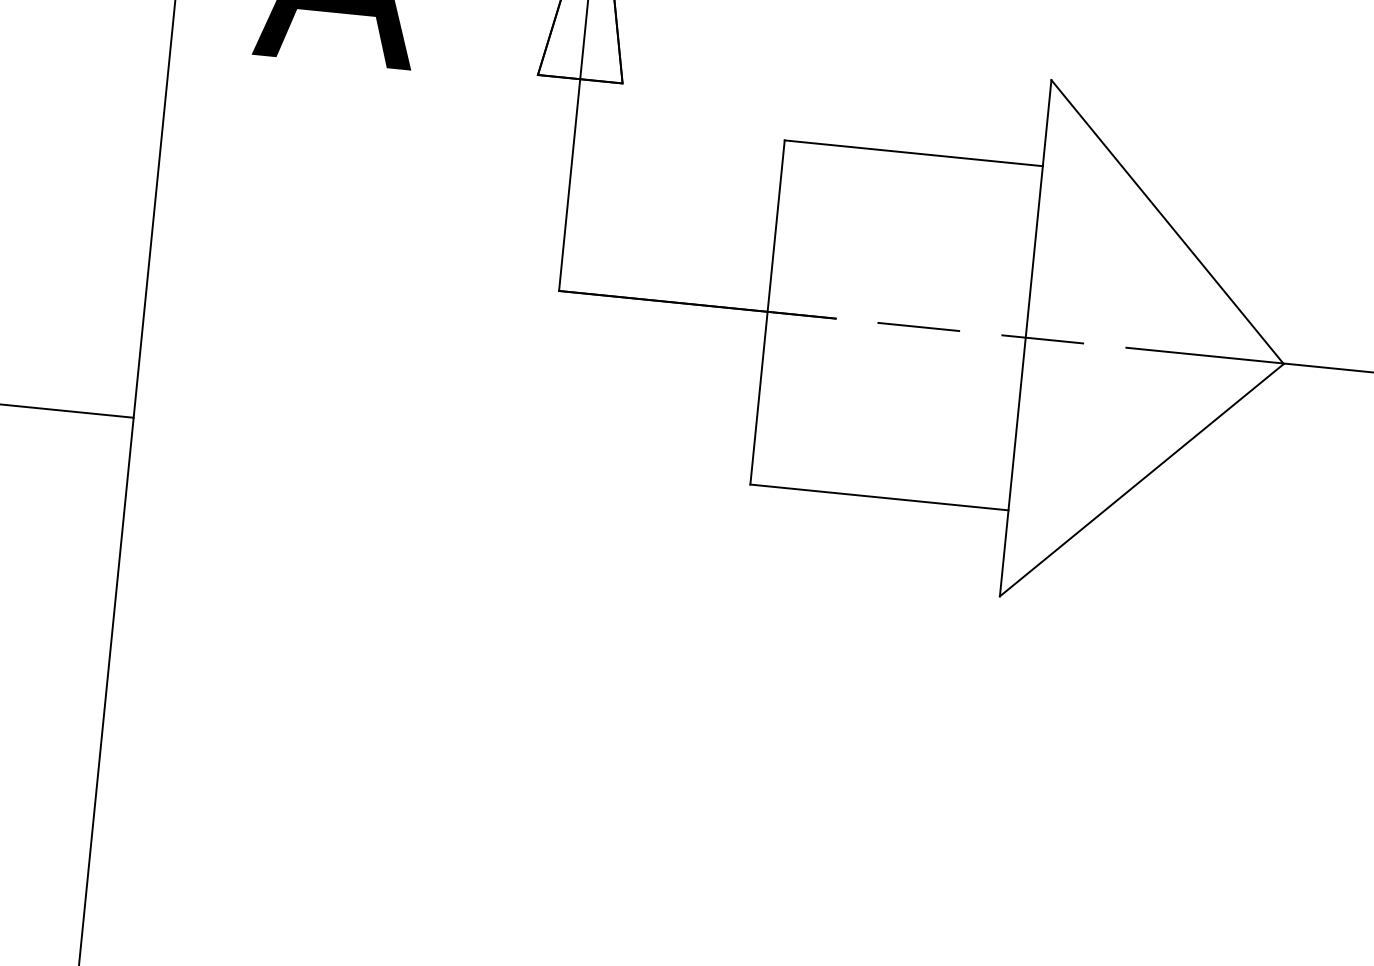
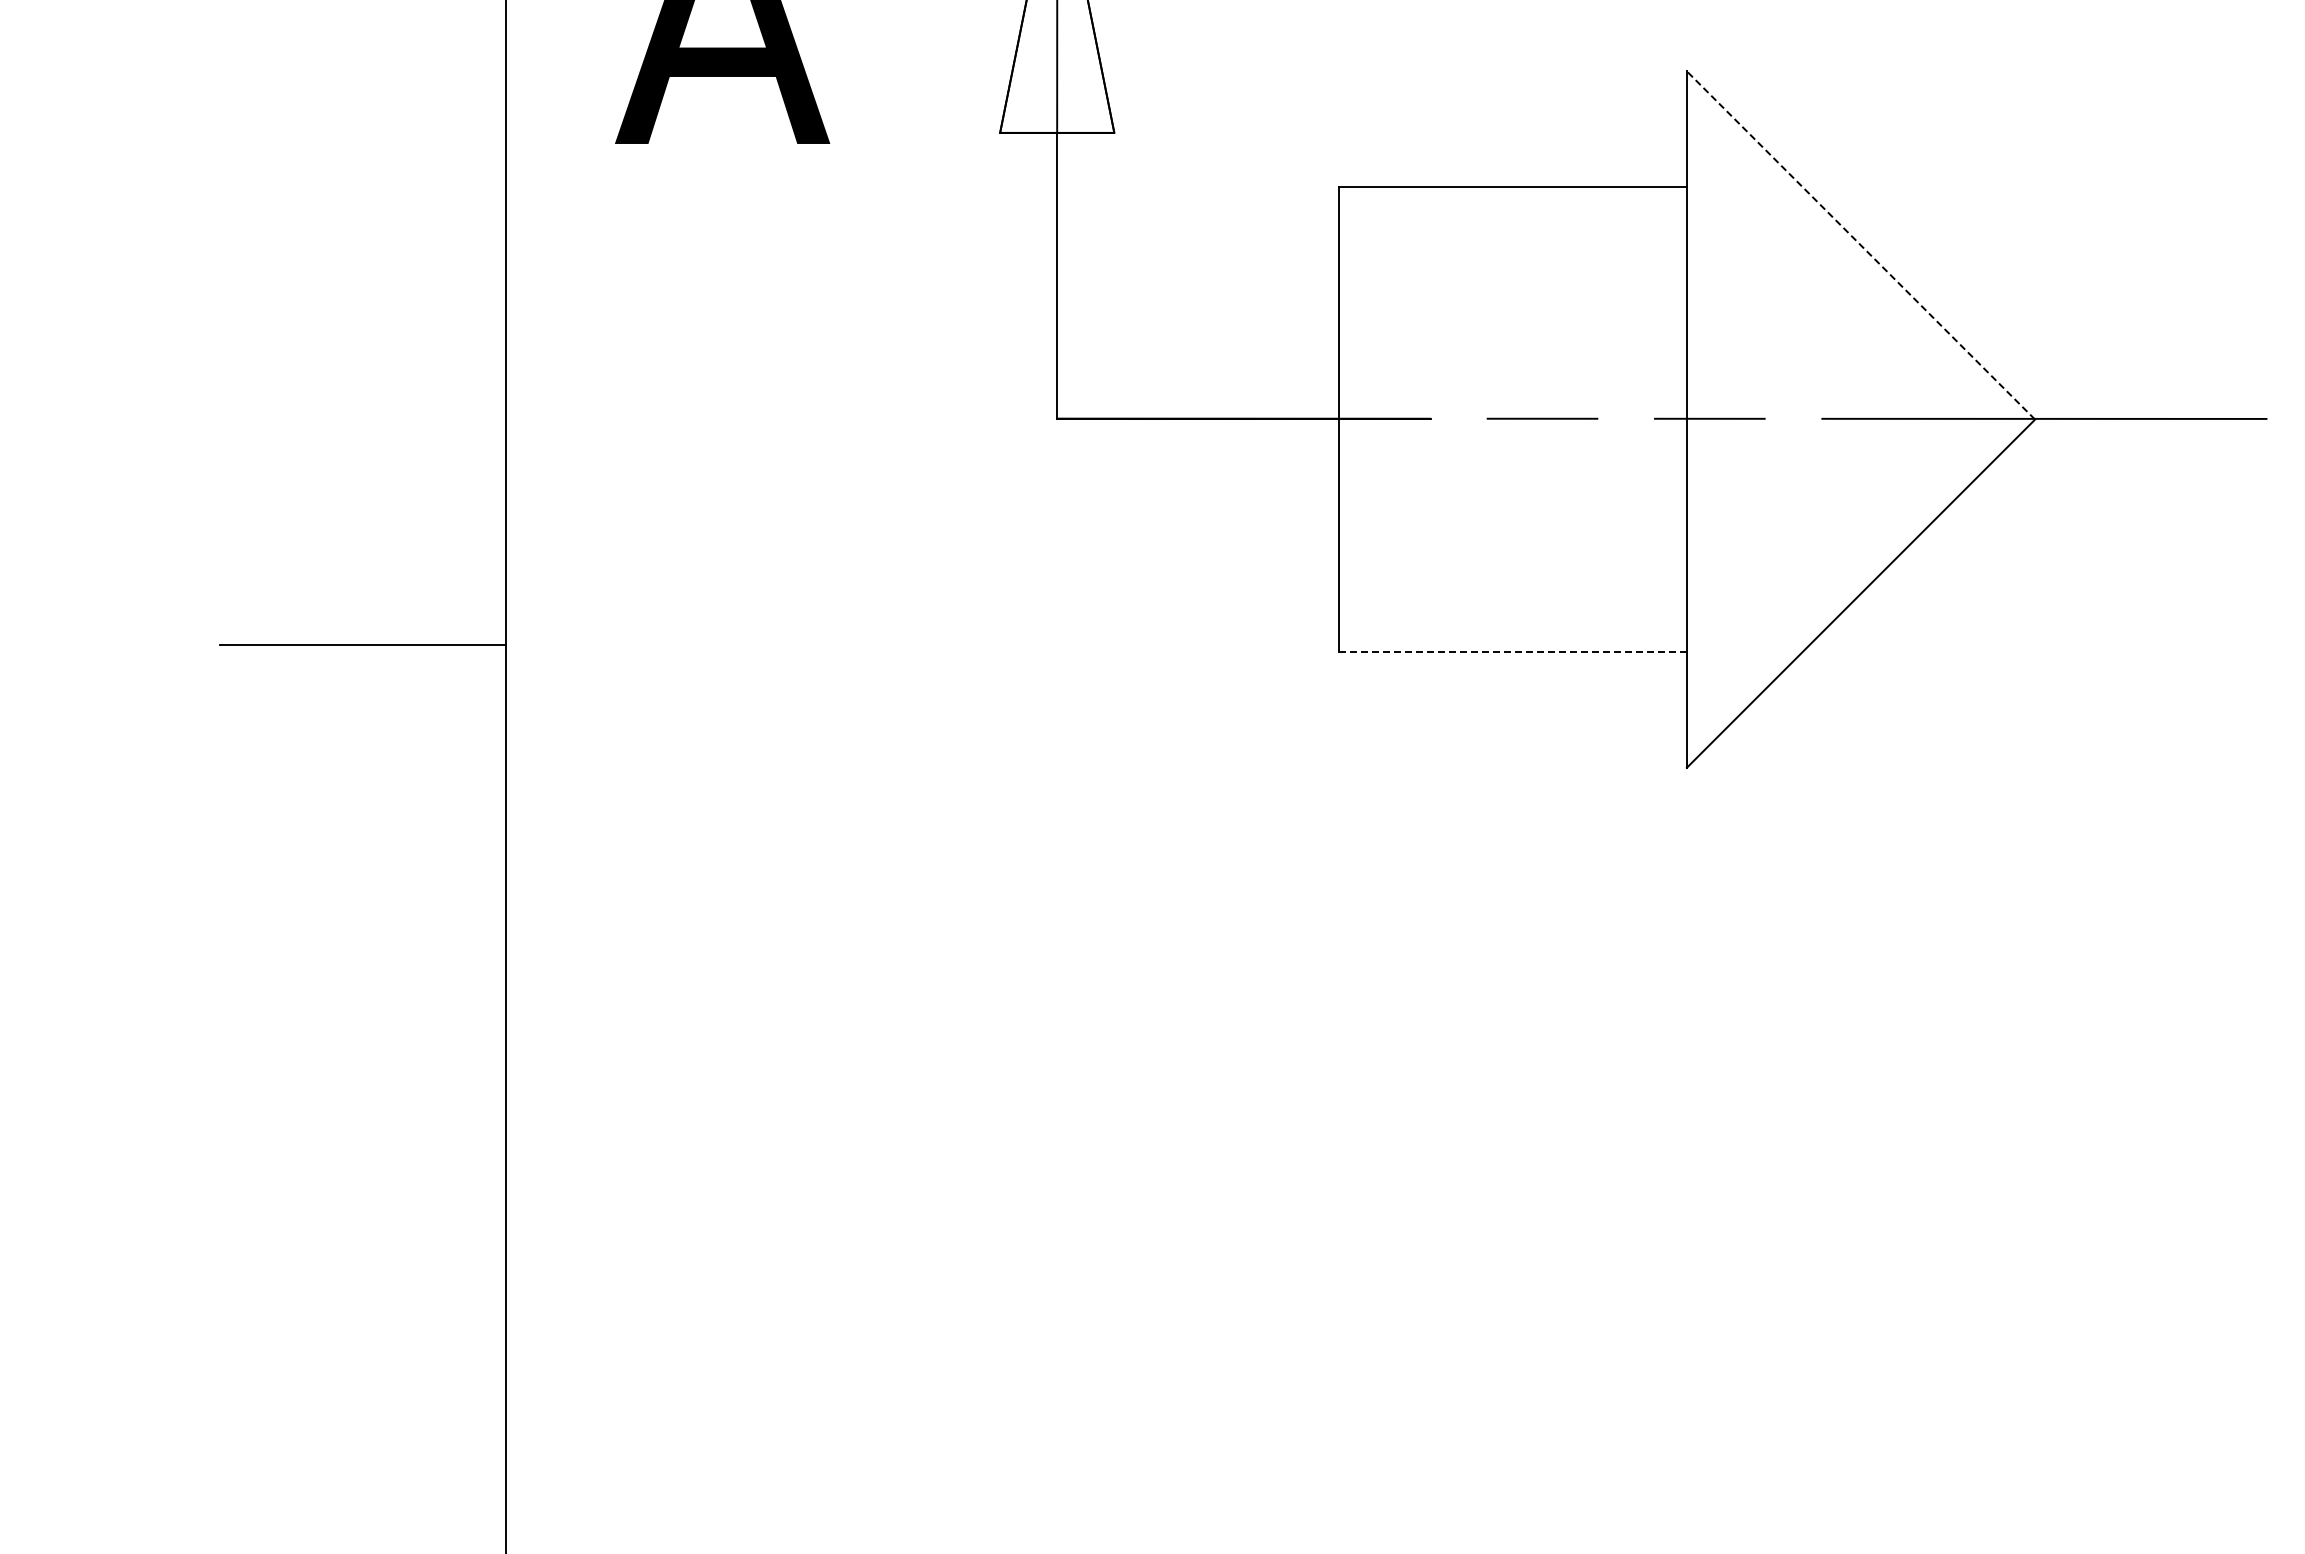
line: (1167, 222) -> (1860, 245), solid -> dashed
line: (880, 497) -> (1513, 651), solid -> dashed

